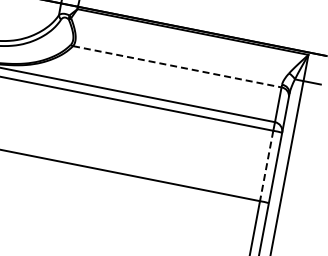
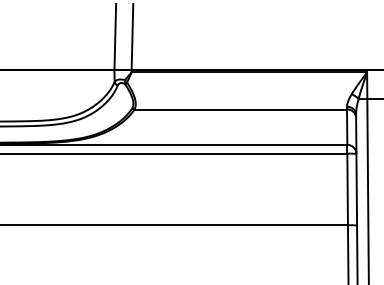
line: (178, 66) -> (241, 109), dashed -> solid
line: (266, 165) -> (347, 189), dashed -> solid

